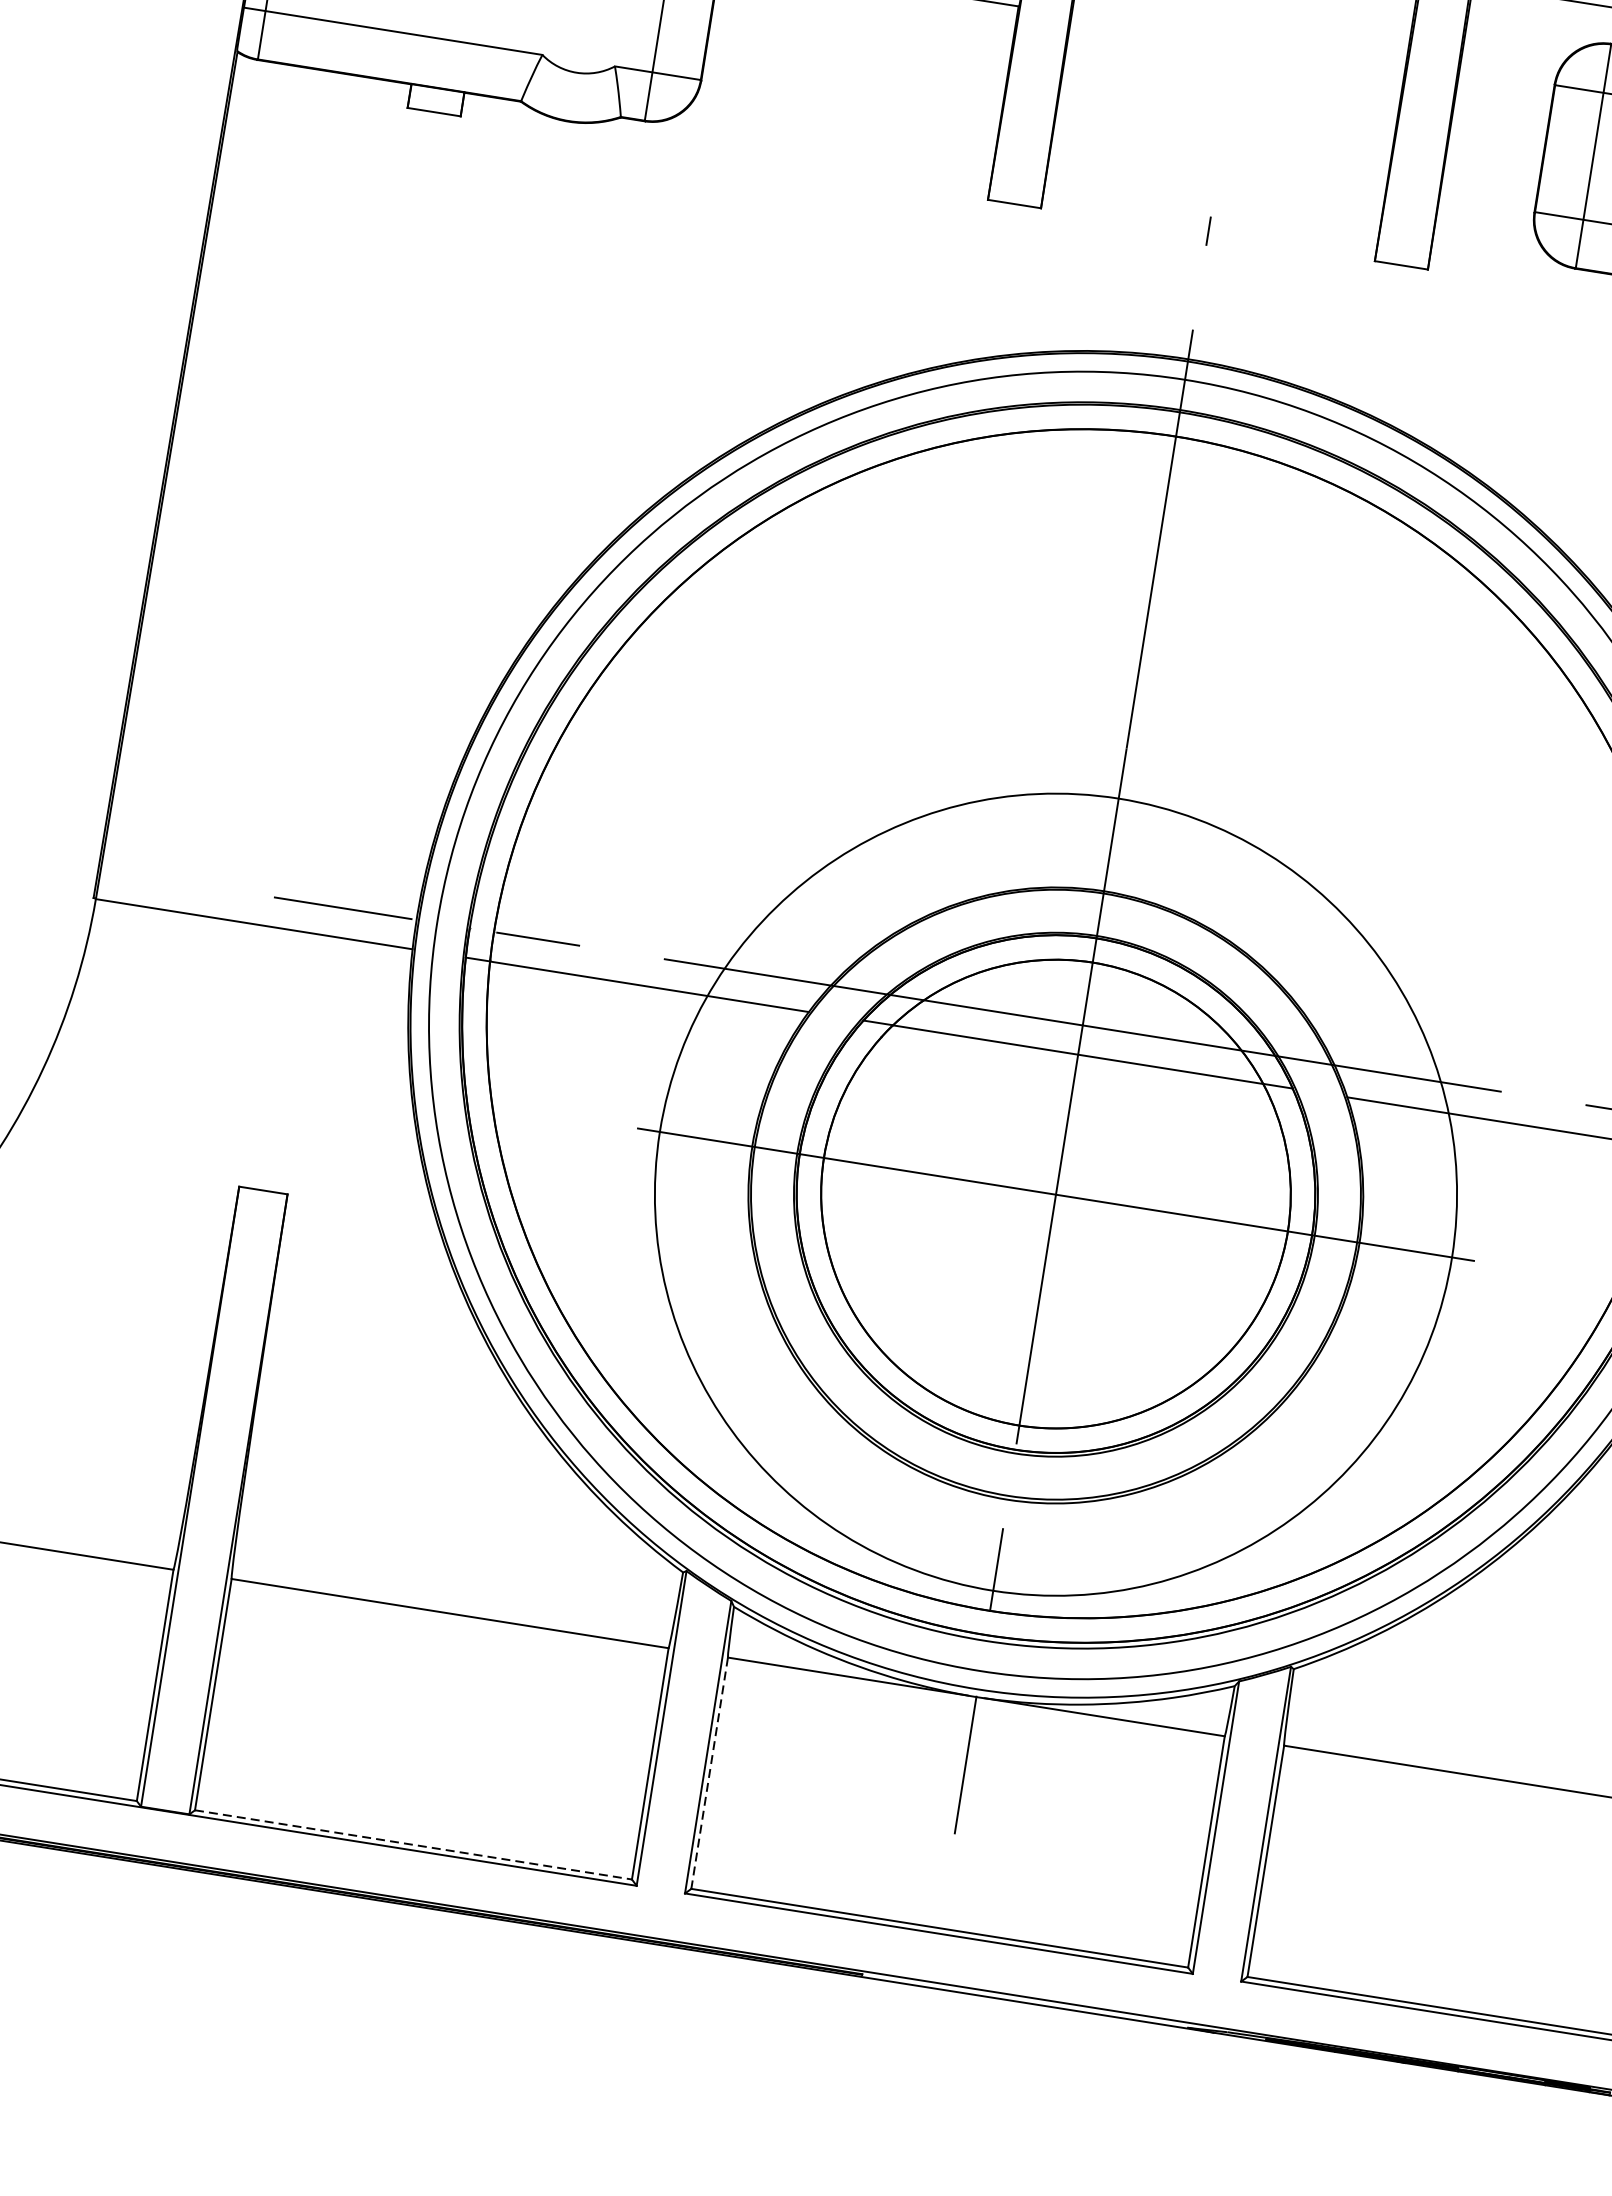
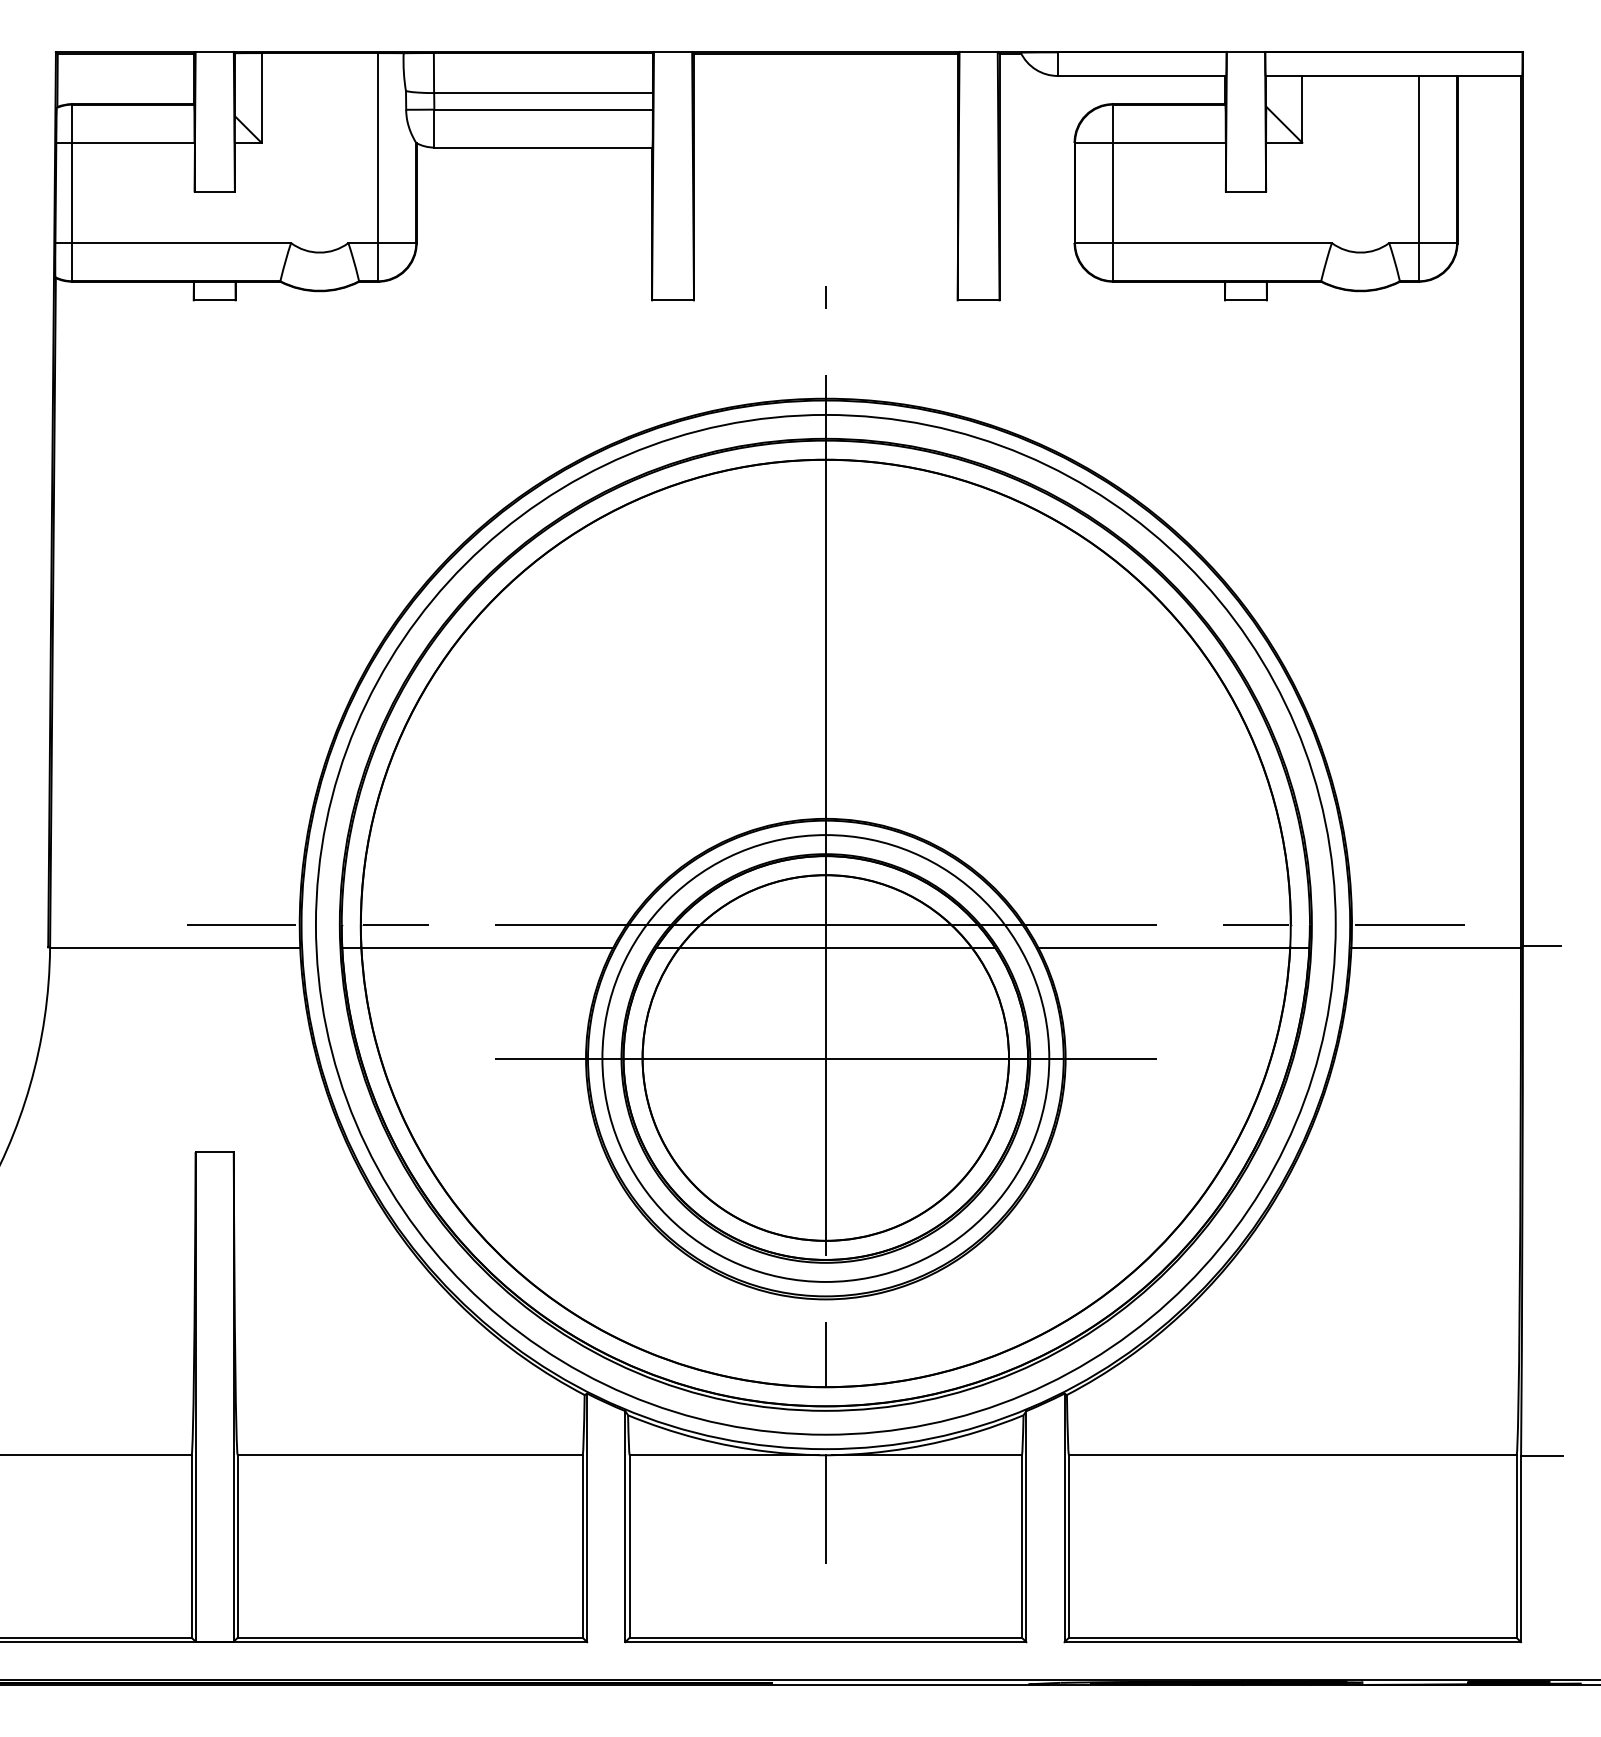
circle: (1055, 1194) -> (825, 1058), size x0.71
line: (709, 1774) -> (629, 1547), dashed -> solid
line: (413, 1844) -> (410, 1637), dashed -> solid

